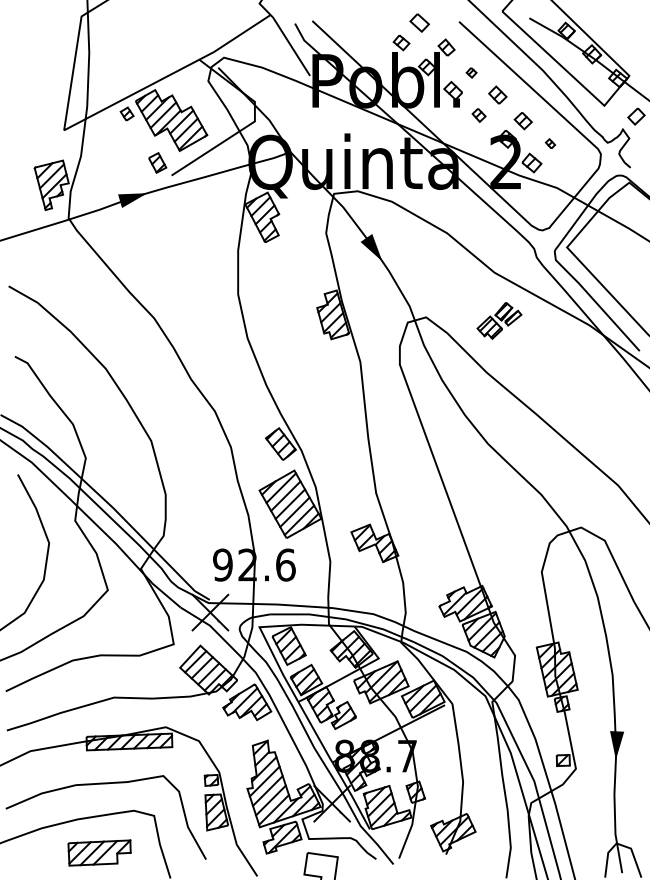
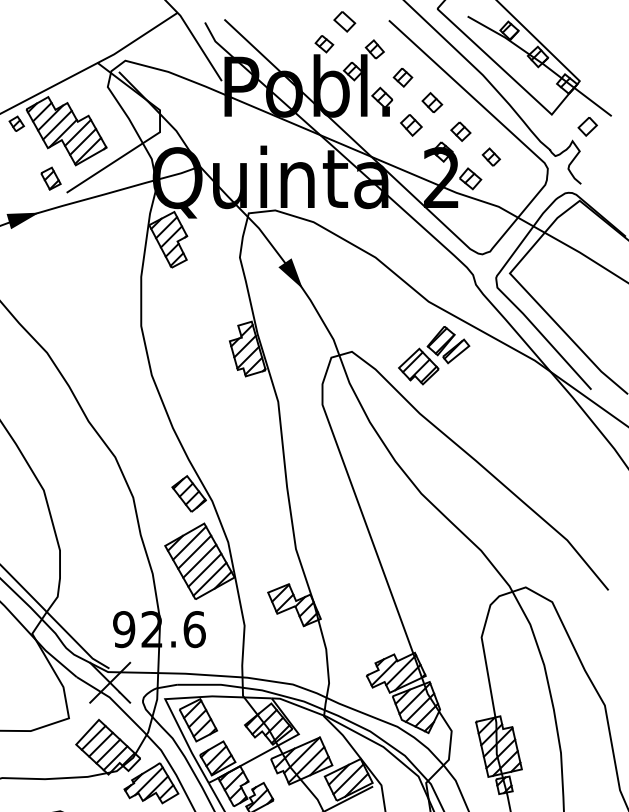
part: (471, 72) -> (402, 77), size x1.67
part: (478, 115) -> (410, 125), size x1.43
part: (550, 143) -> (491, 156), size x1.67
part: (499, 320) -> (434, 355), size x1.43

